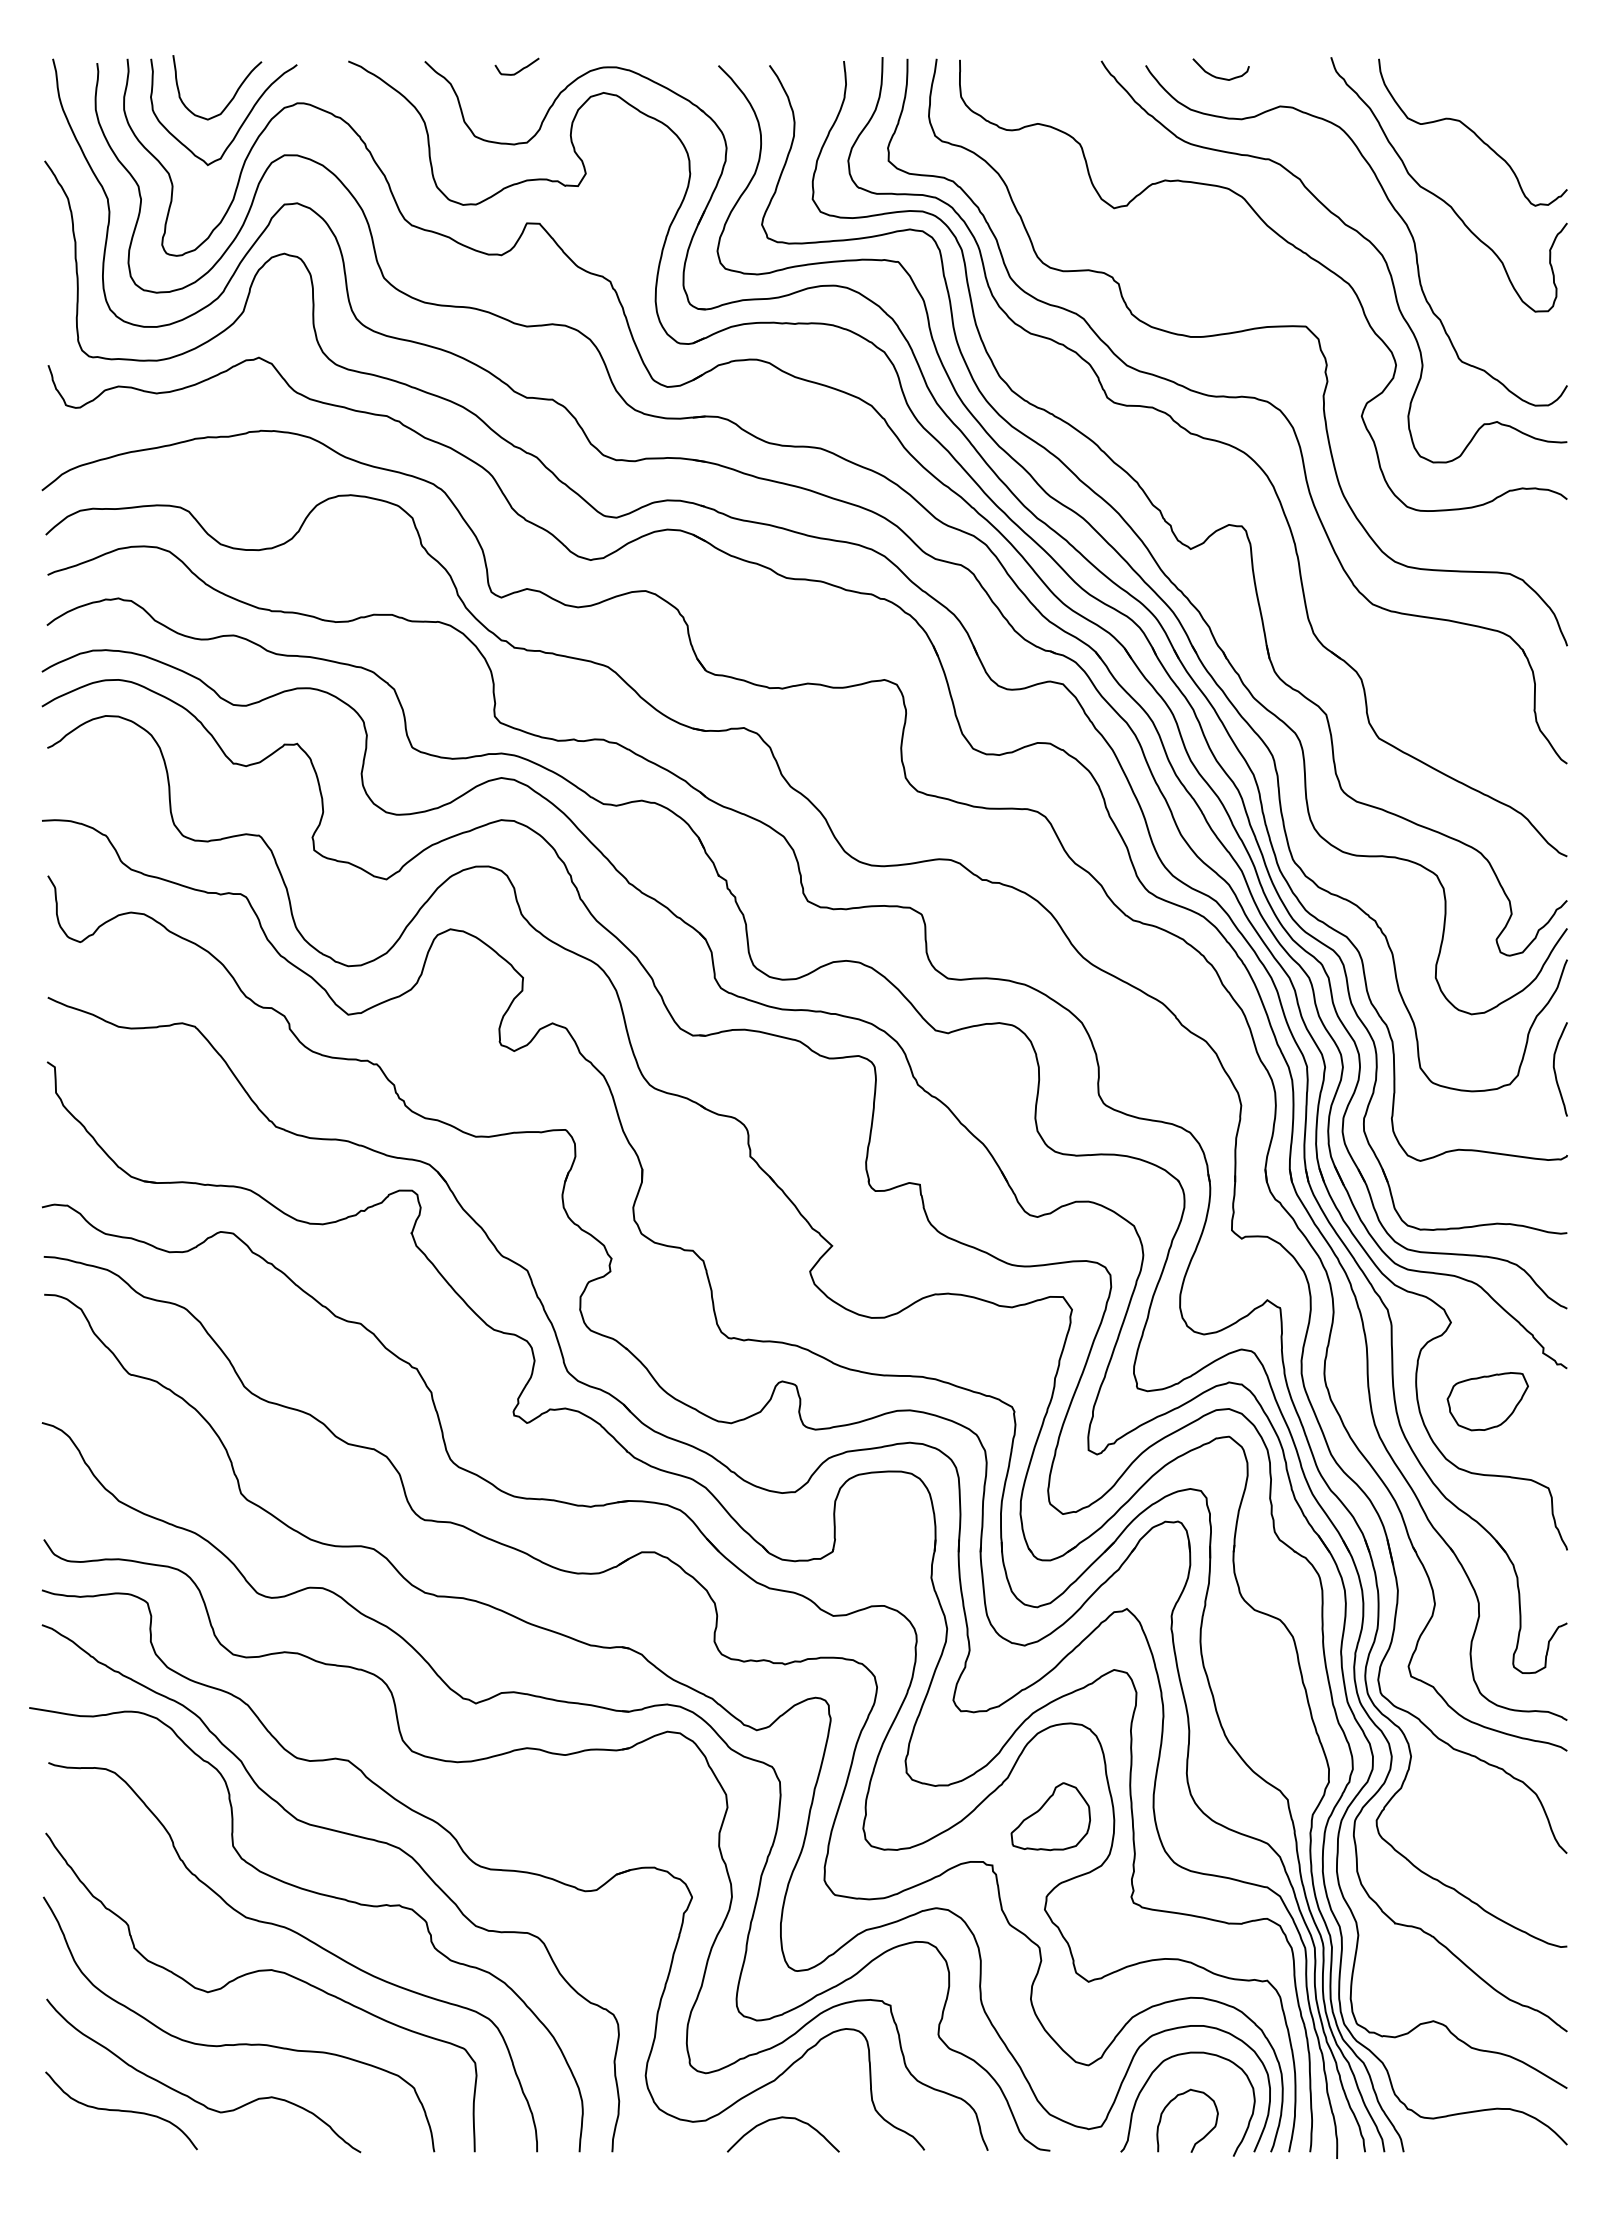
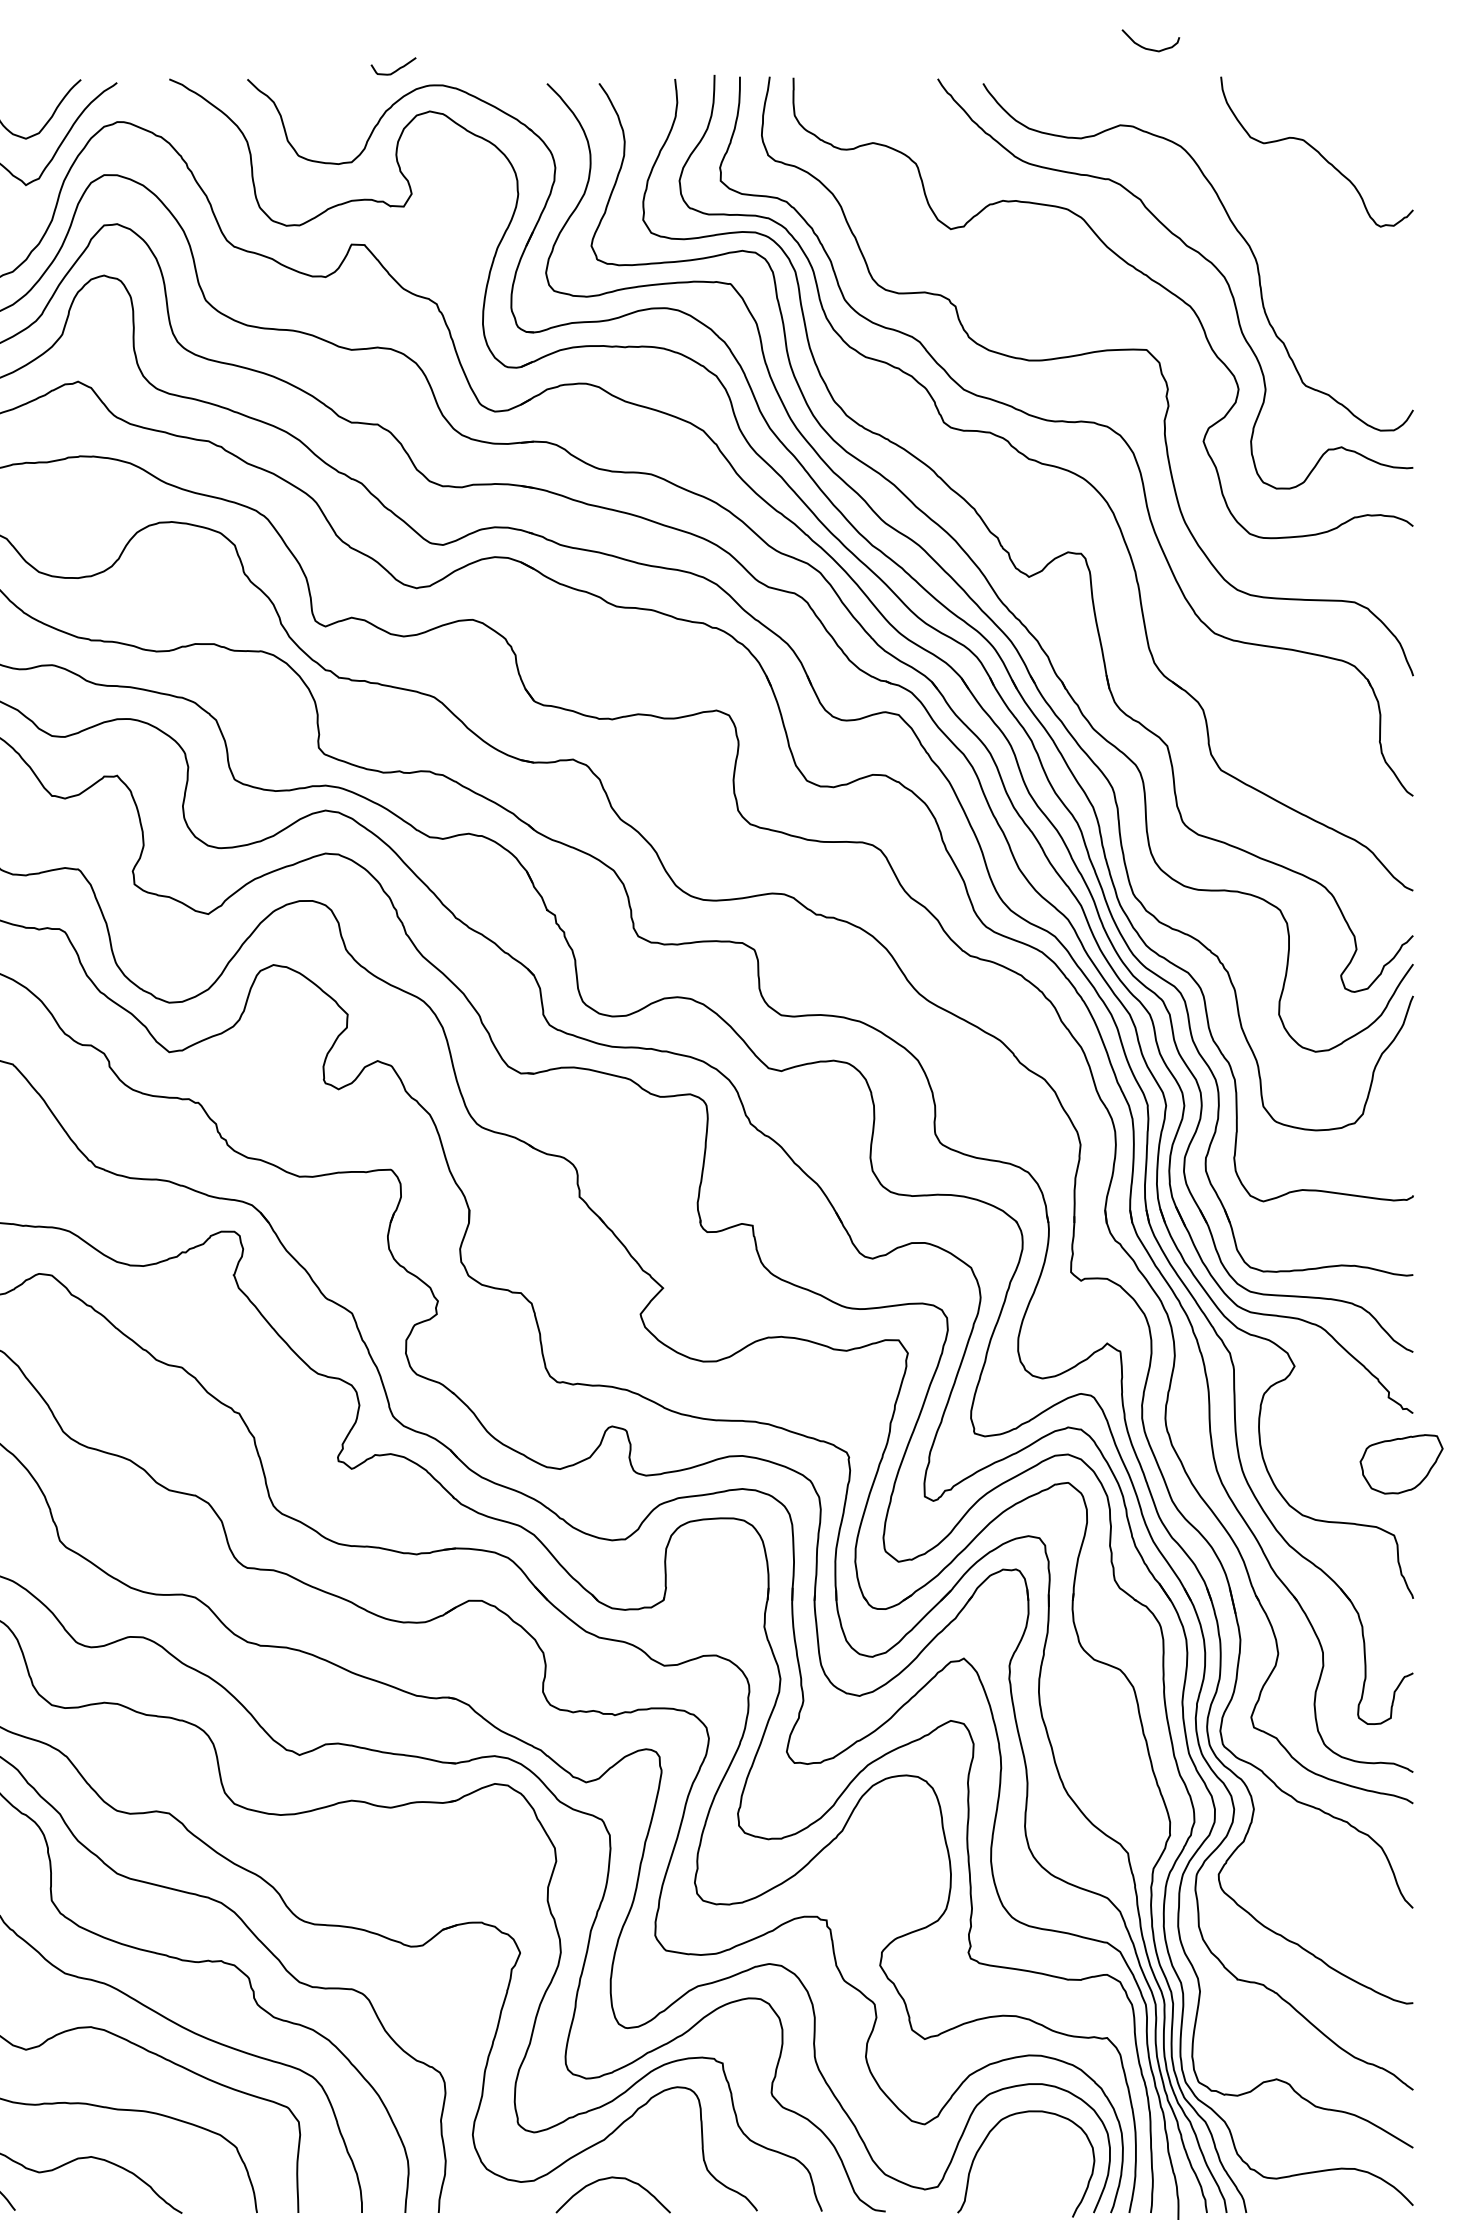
curve: (518, 70) -> (395, 70), moved
curve: (1217, 76) -> (1147, 47), moved
curve: (1439, 196) -> (1282, 217), removed
curve: (1555, 1069) -> (1401, 1108), removed
part: (1487, 1401) -> (1401, 1464), moved
part: (1050, 1816) -> (885, 1870), removed
curve: (1199, 2139) -> (1037, 2200), removed

